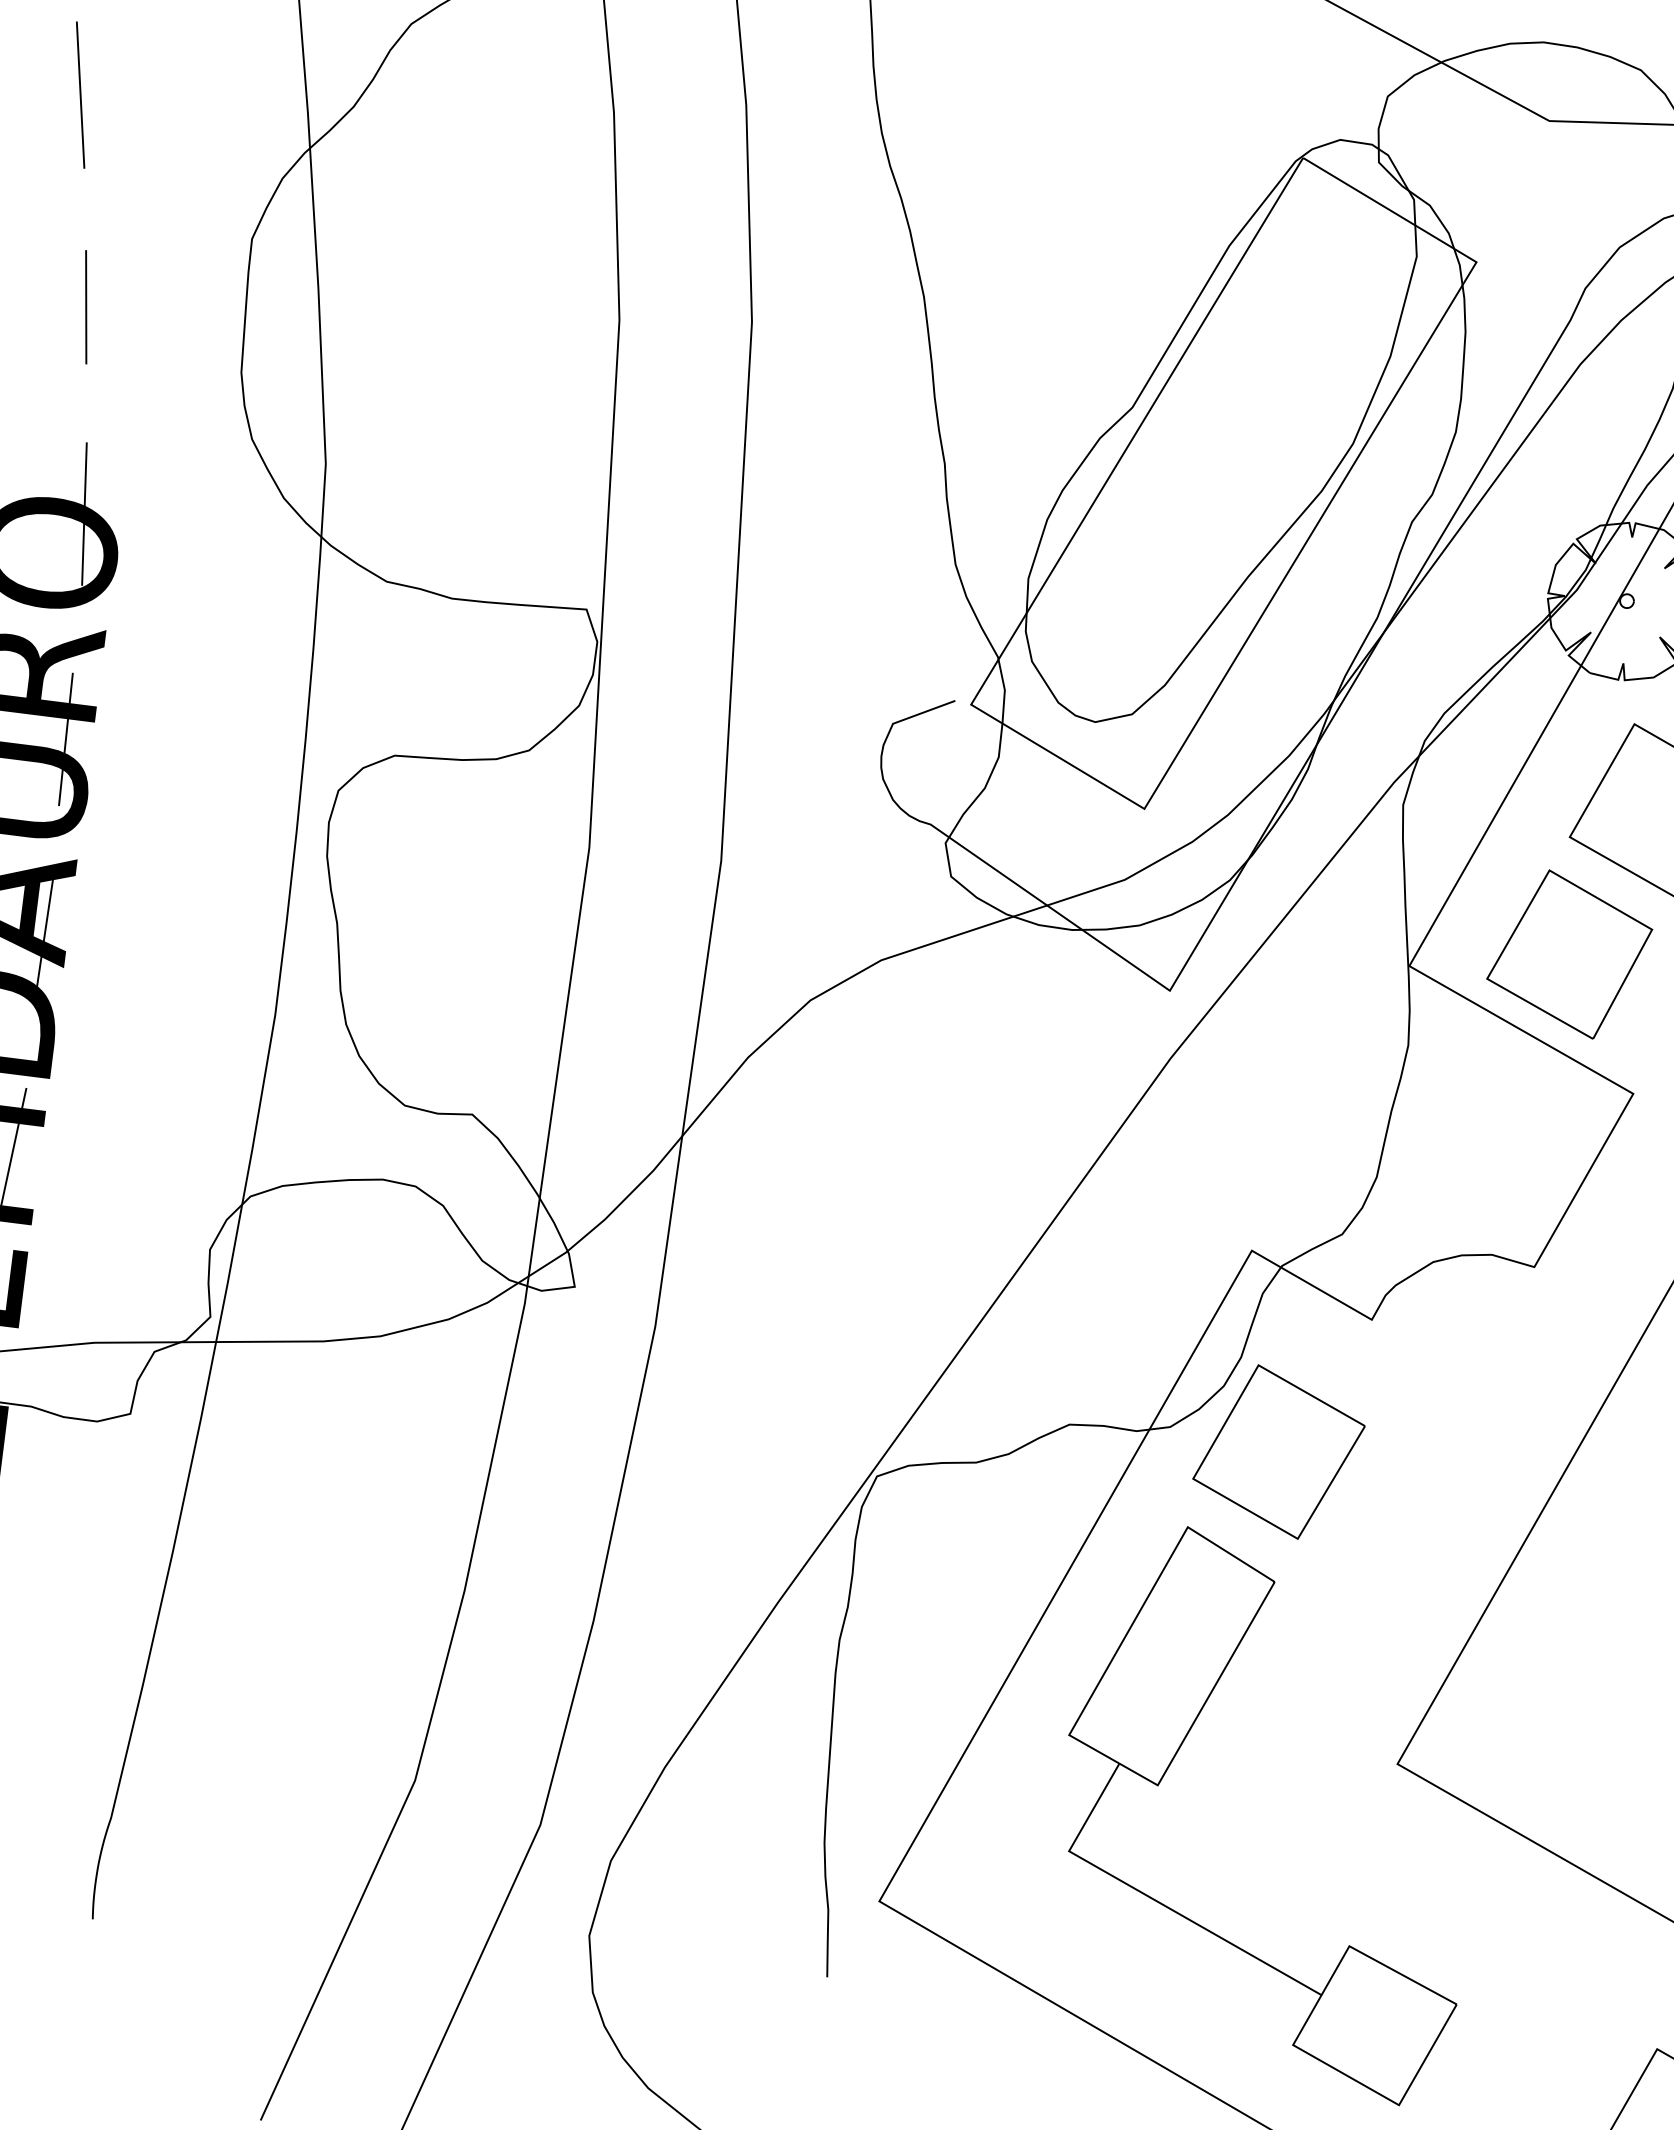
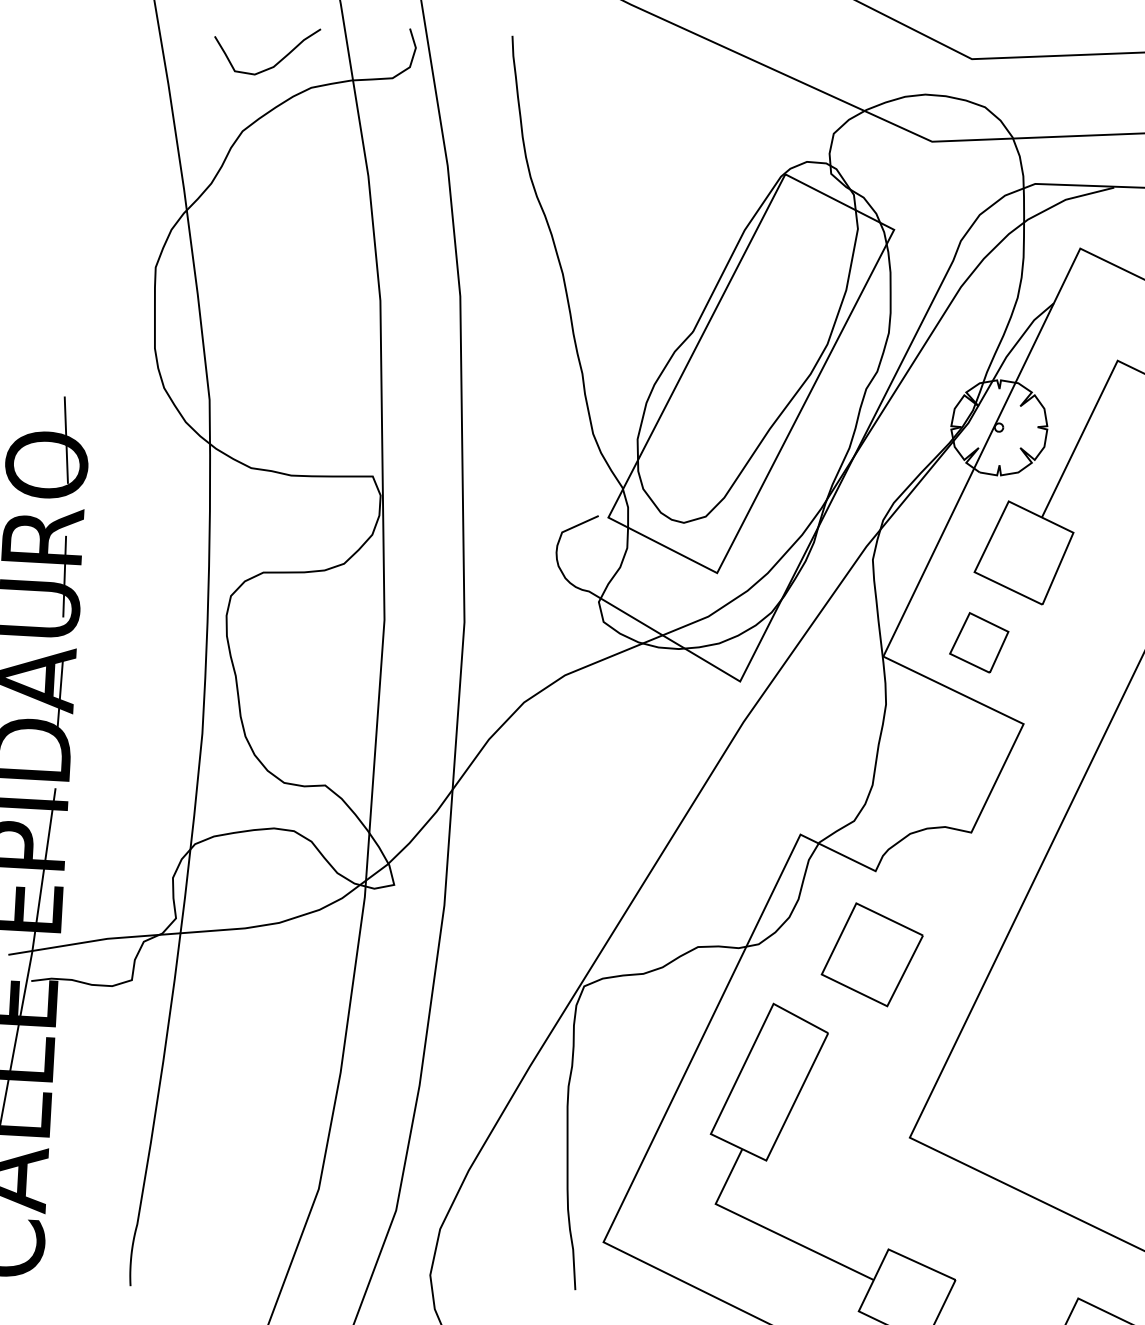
line: (80, 94) -> (46, 187), removed
line: (85, 307) -> (58, 315), removed
part: (1568, 953) -> (978, 642), size x0.6
part: (1277, 1451) -> (871, 954), moved

